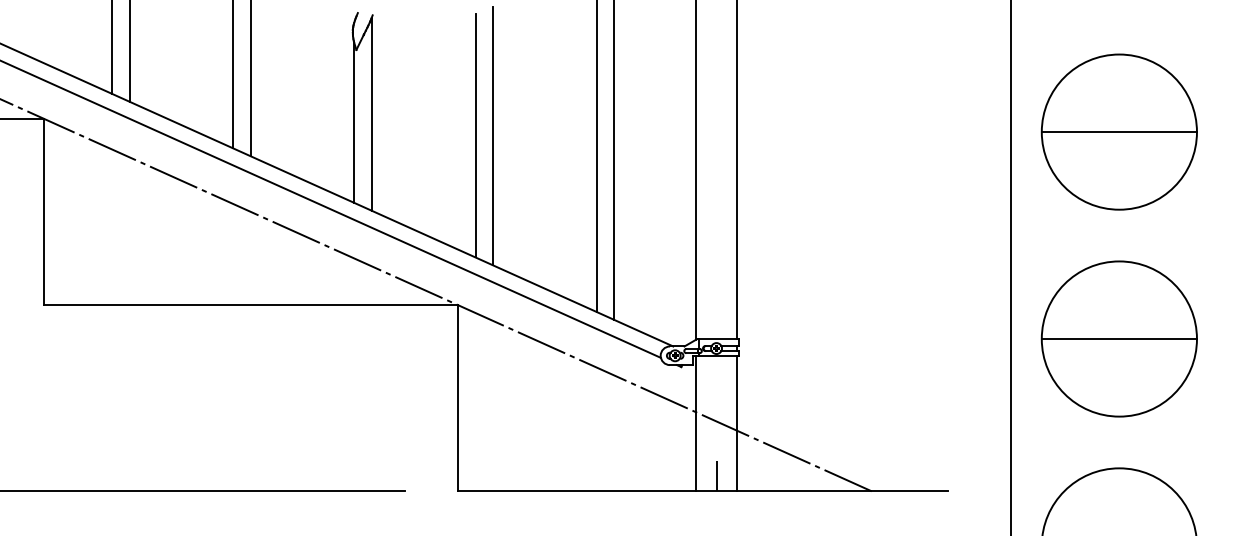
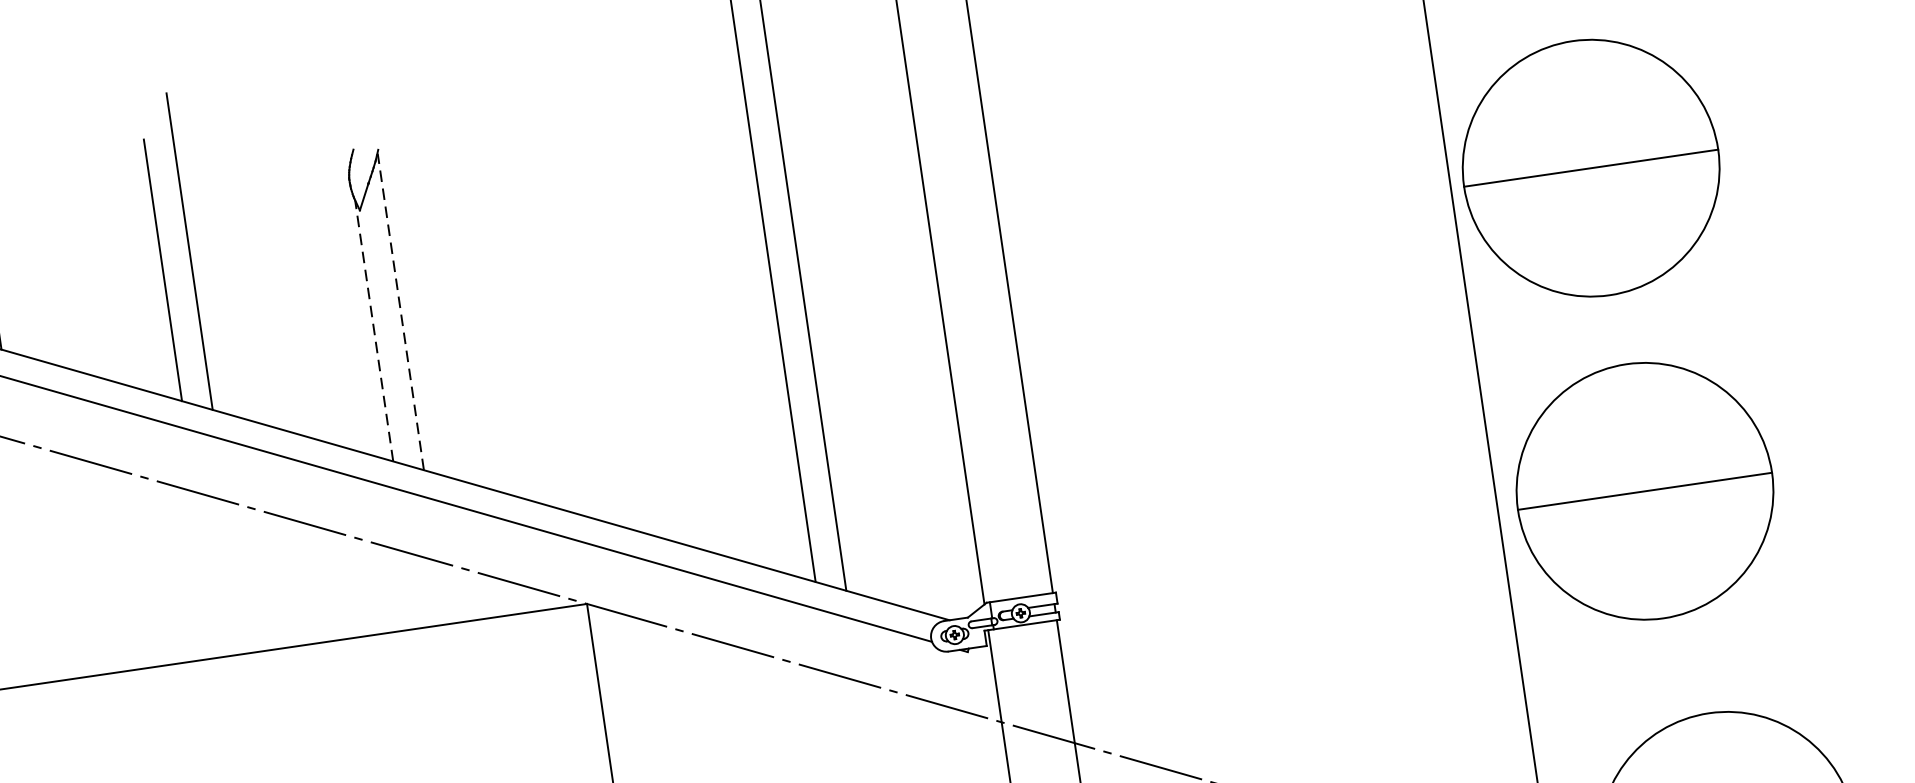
line: (372, 114) -> (401, 312), solid -> dashed
line: (354, 123) -> (374, 331), solid -> dashed
part: (1118, 131) -> (1589, 167), moved
line: (475, 135) -> (575, 322), removed
line: (493, 136) -> (605, 319), removed
part: (1118, 338) -> (1643, 490), moved

